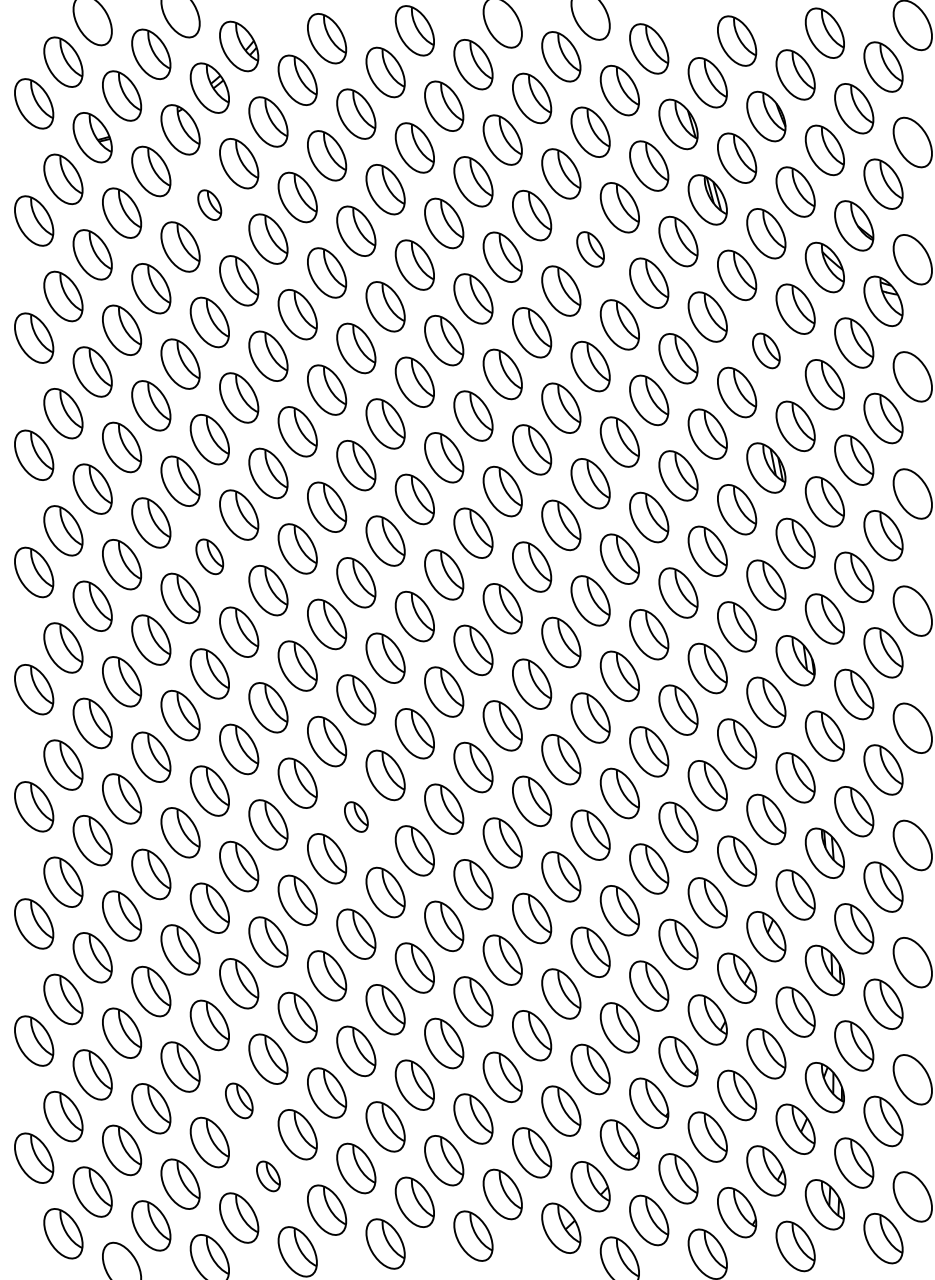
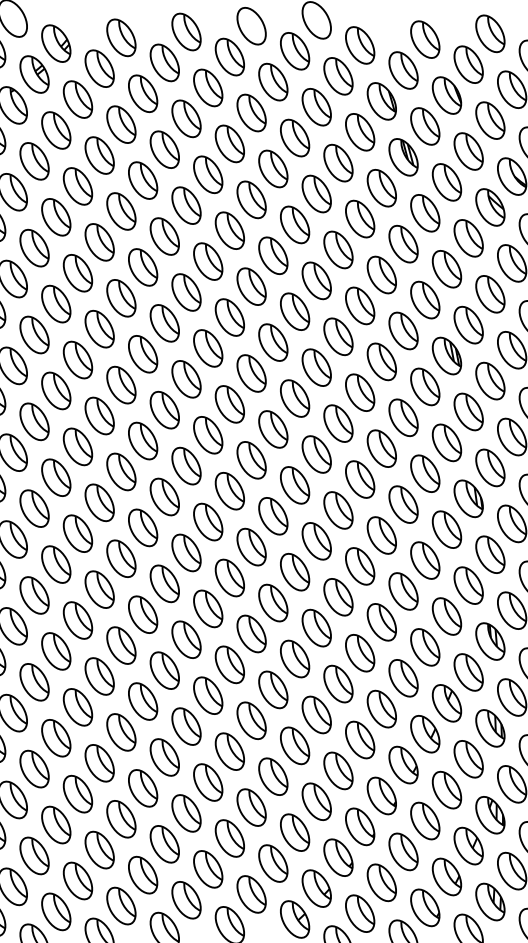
part: (209, 204) -> (34, 160), size x1.67
part: (590, 249) -> (316, 194), size x1.43
part: (766, 350) -> (447, 268), size x1.43
part: (209, 556) -> (34, 421), size x1.43
part: (356, 816) -> (143, 614), size x1.67
part: (239, 1100) -> (56, 824), size x1.43
part: (268, 1176) -> (78, 881), size x1.67

